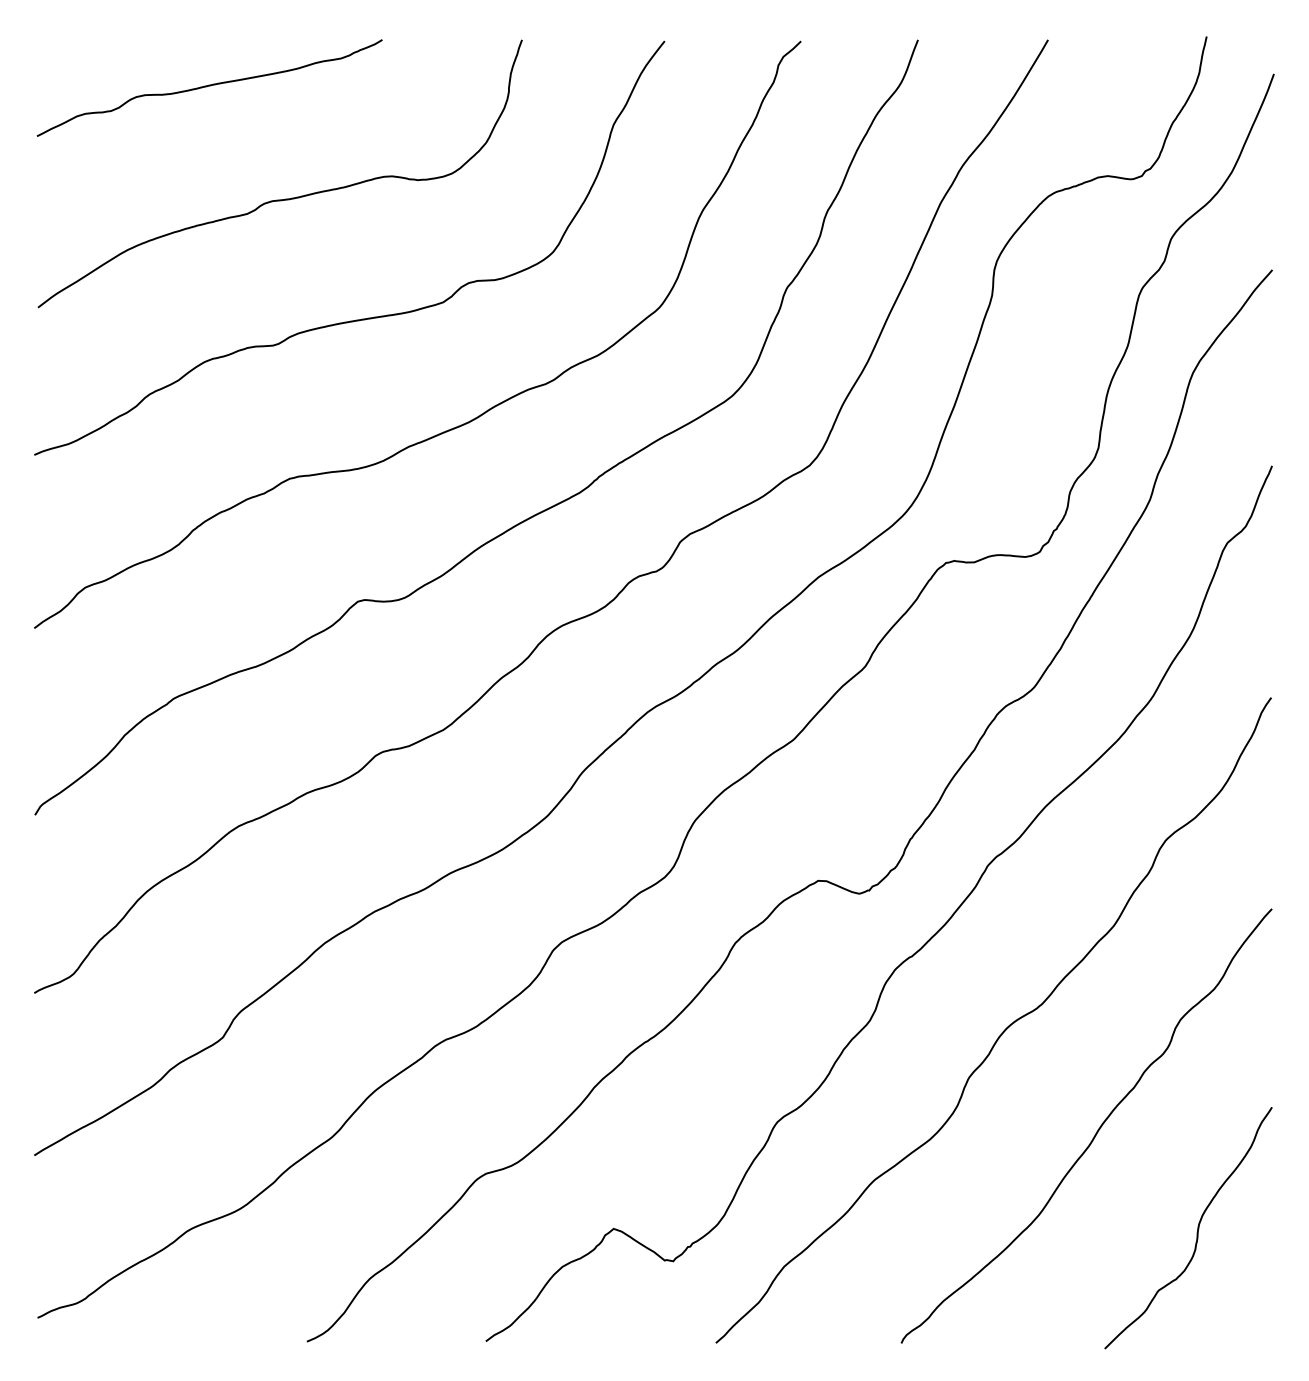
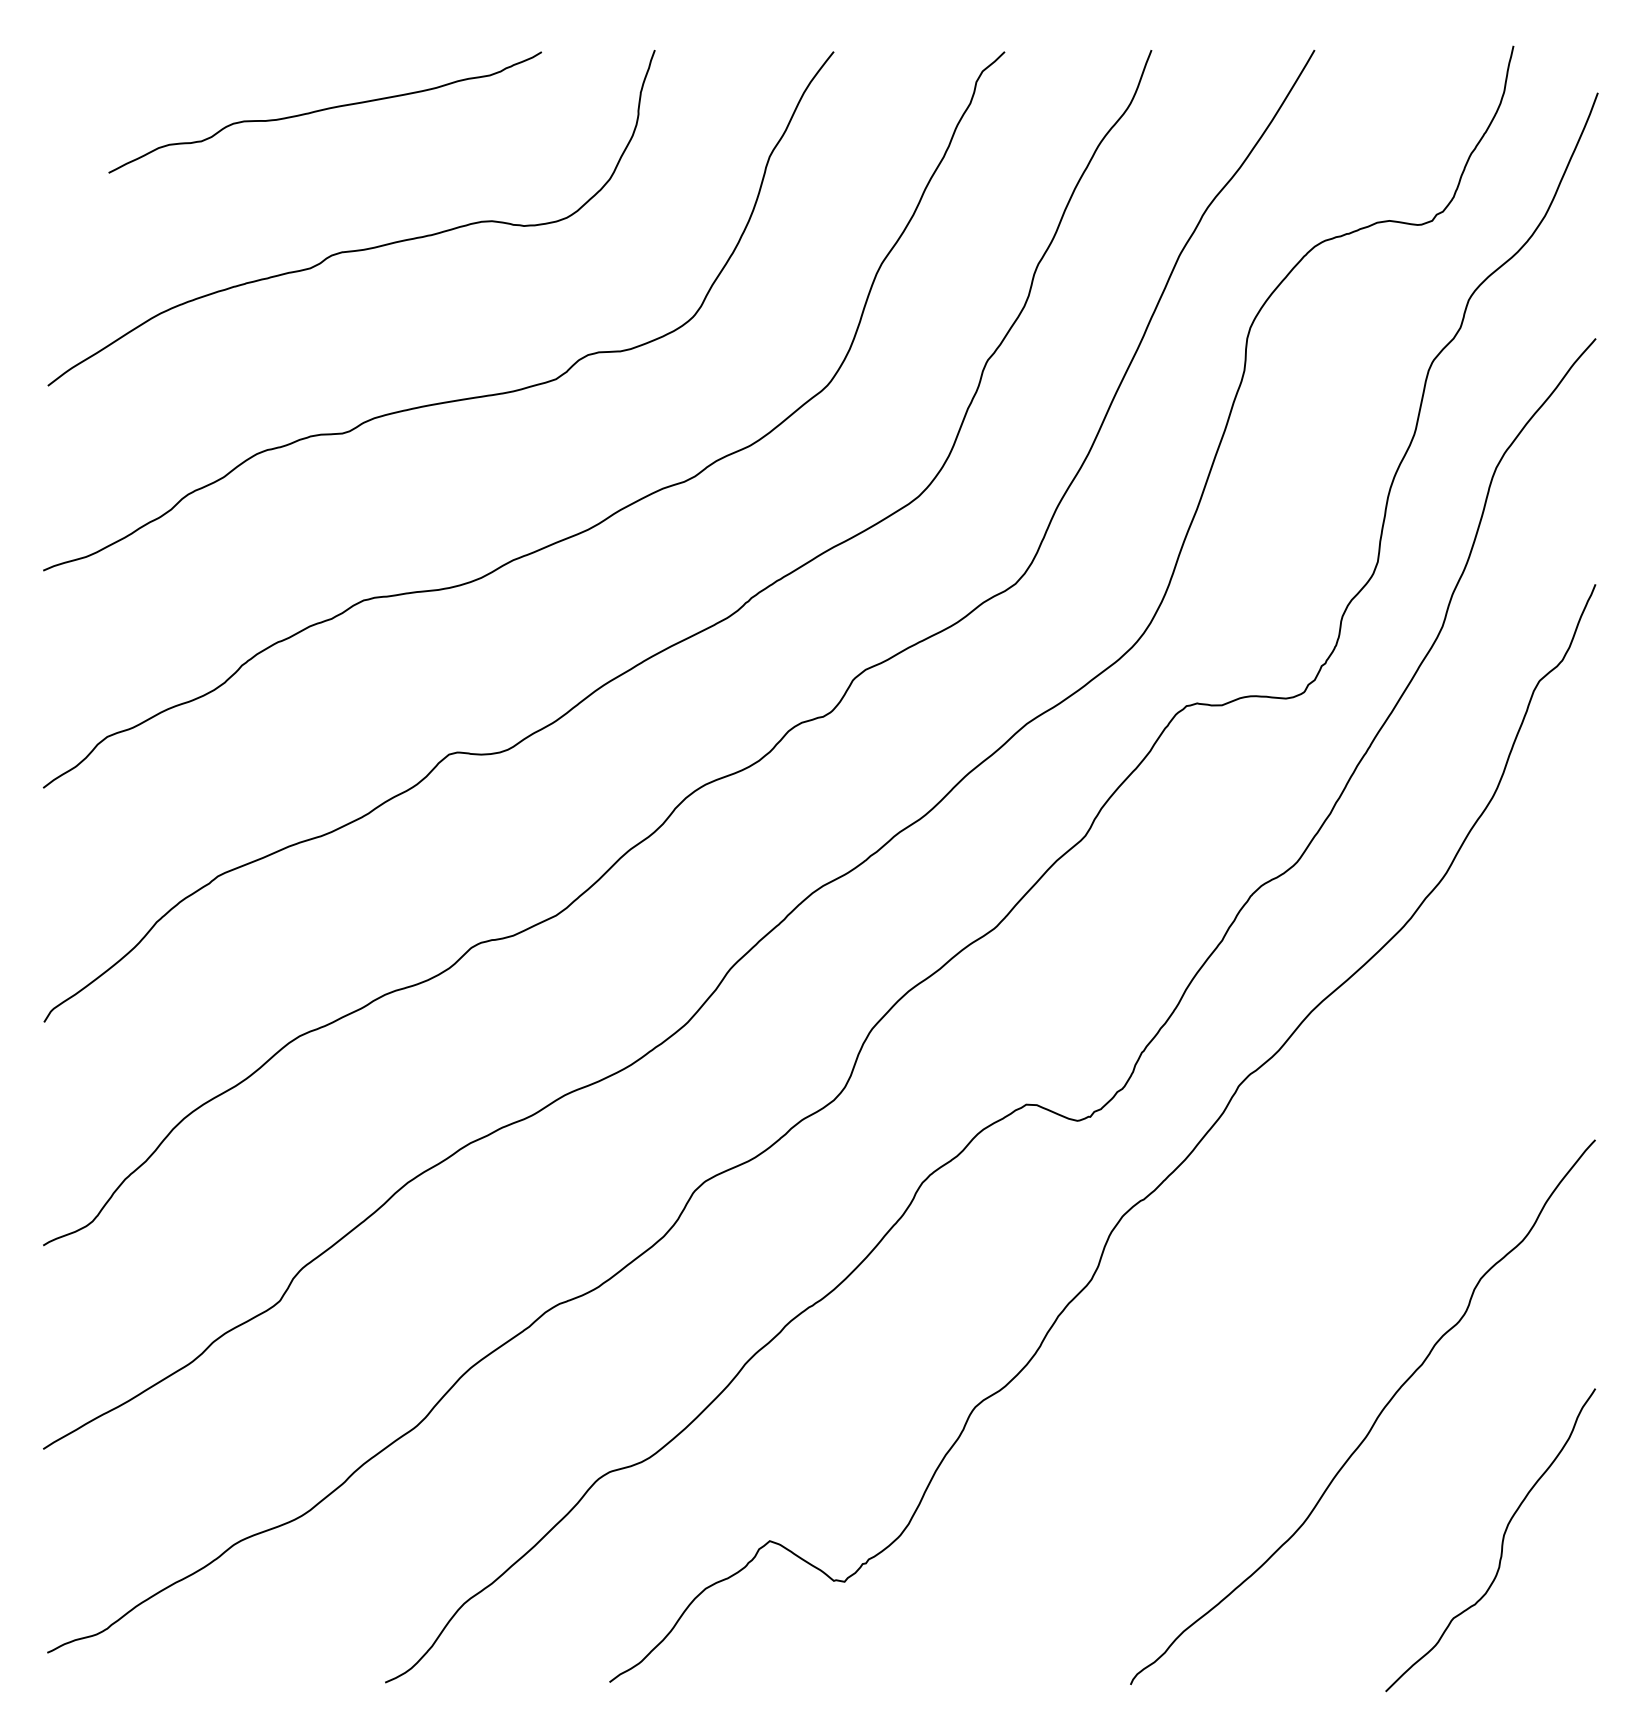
curve: (209, 86) -> (324, 110), moved
curve: (1004, 1028) -> (1260, 1290), removed

